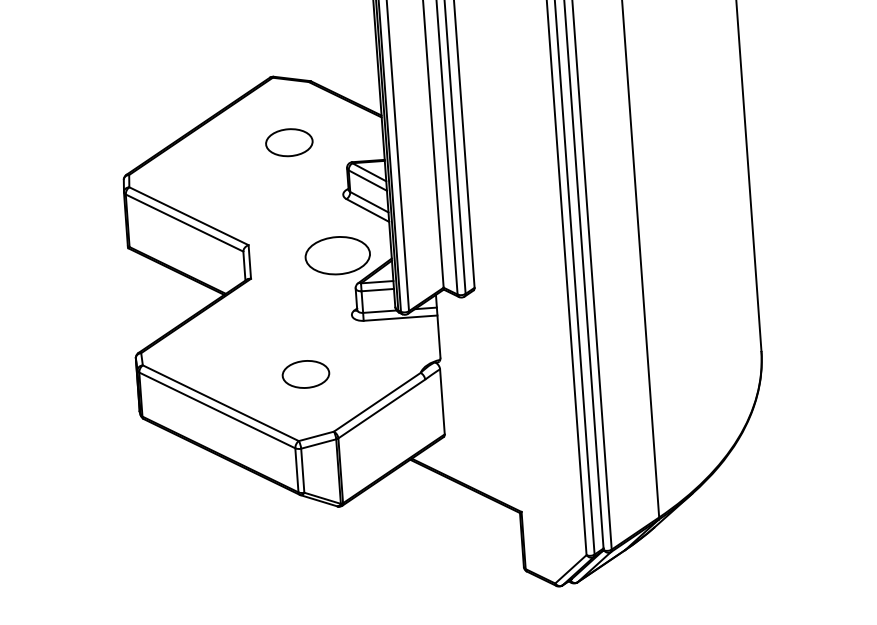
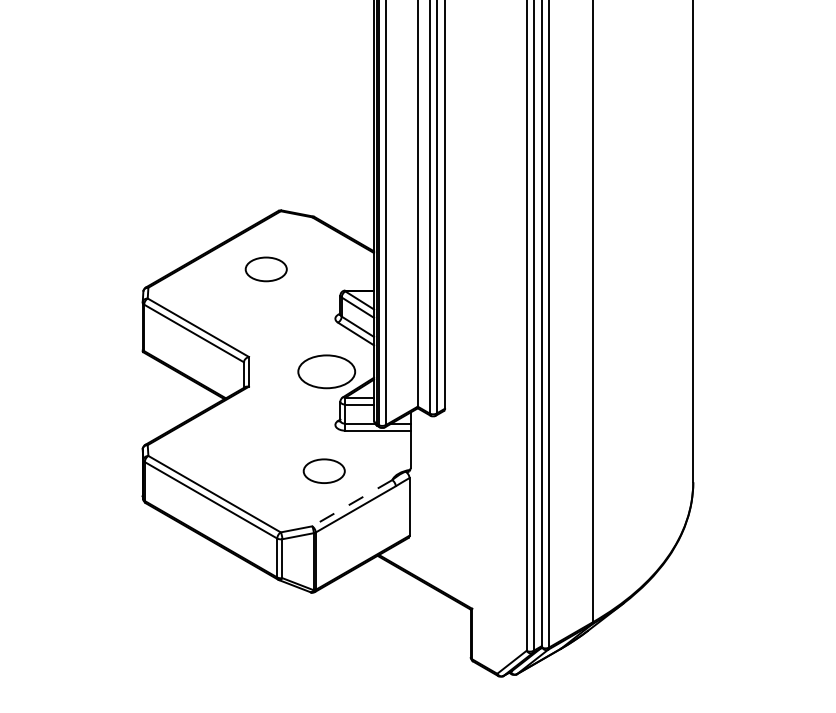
part: (288, 142) -> (265, 269), moved
part: (305, 373) -> (323, 470), moved
line: (376, 402) -> (351, 503), solid -> dashed

